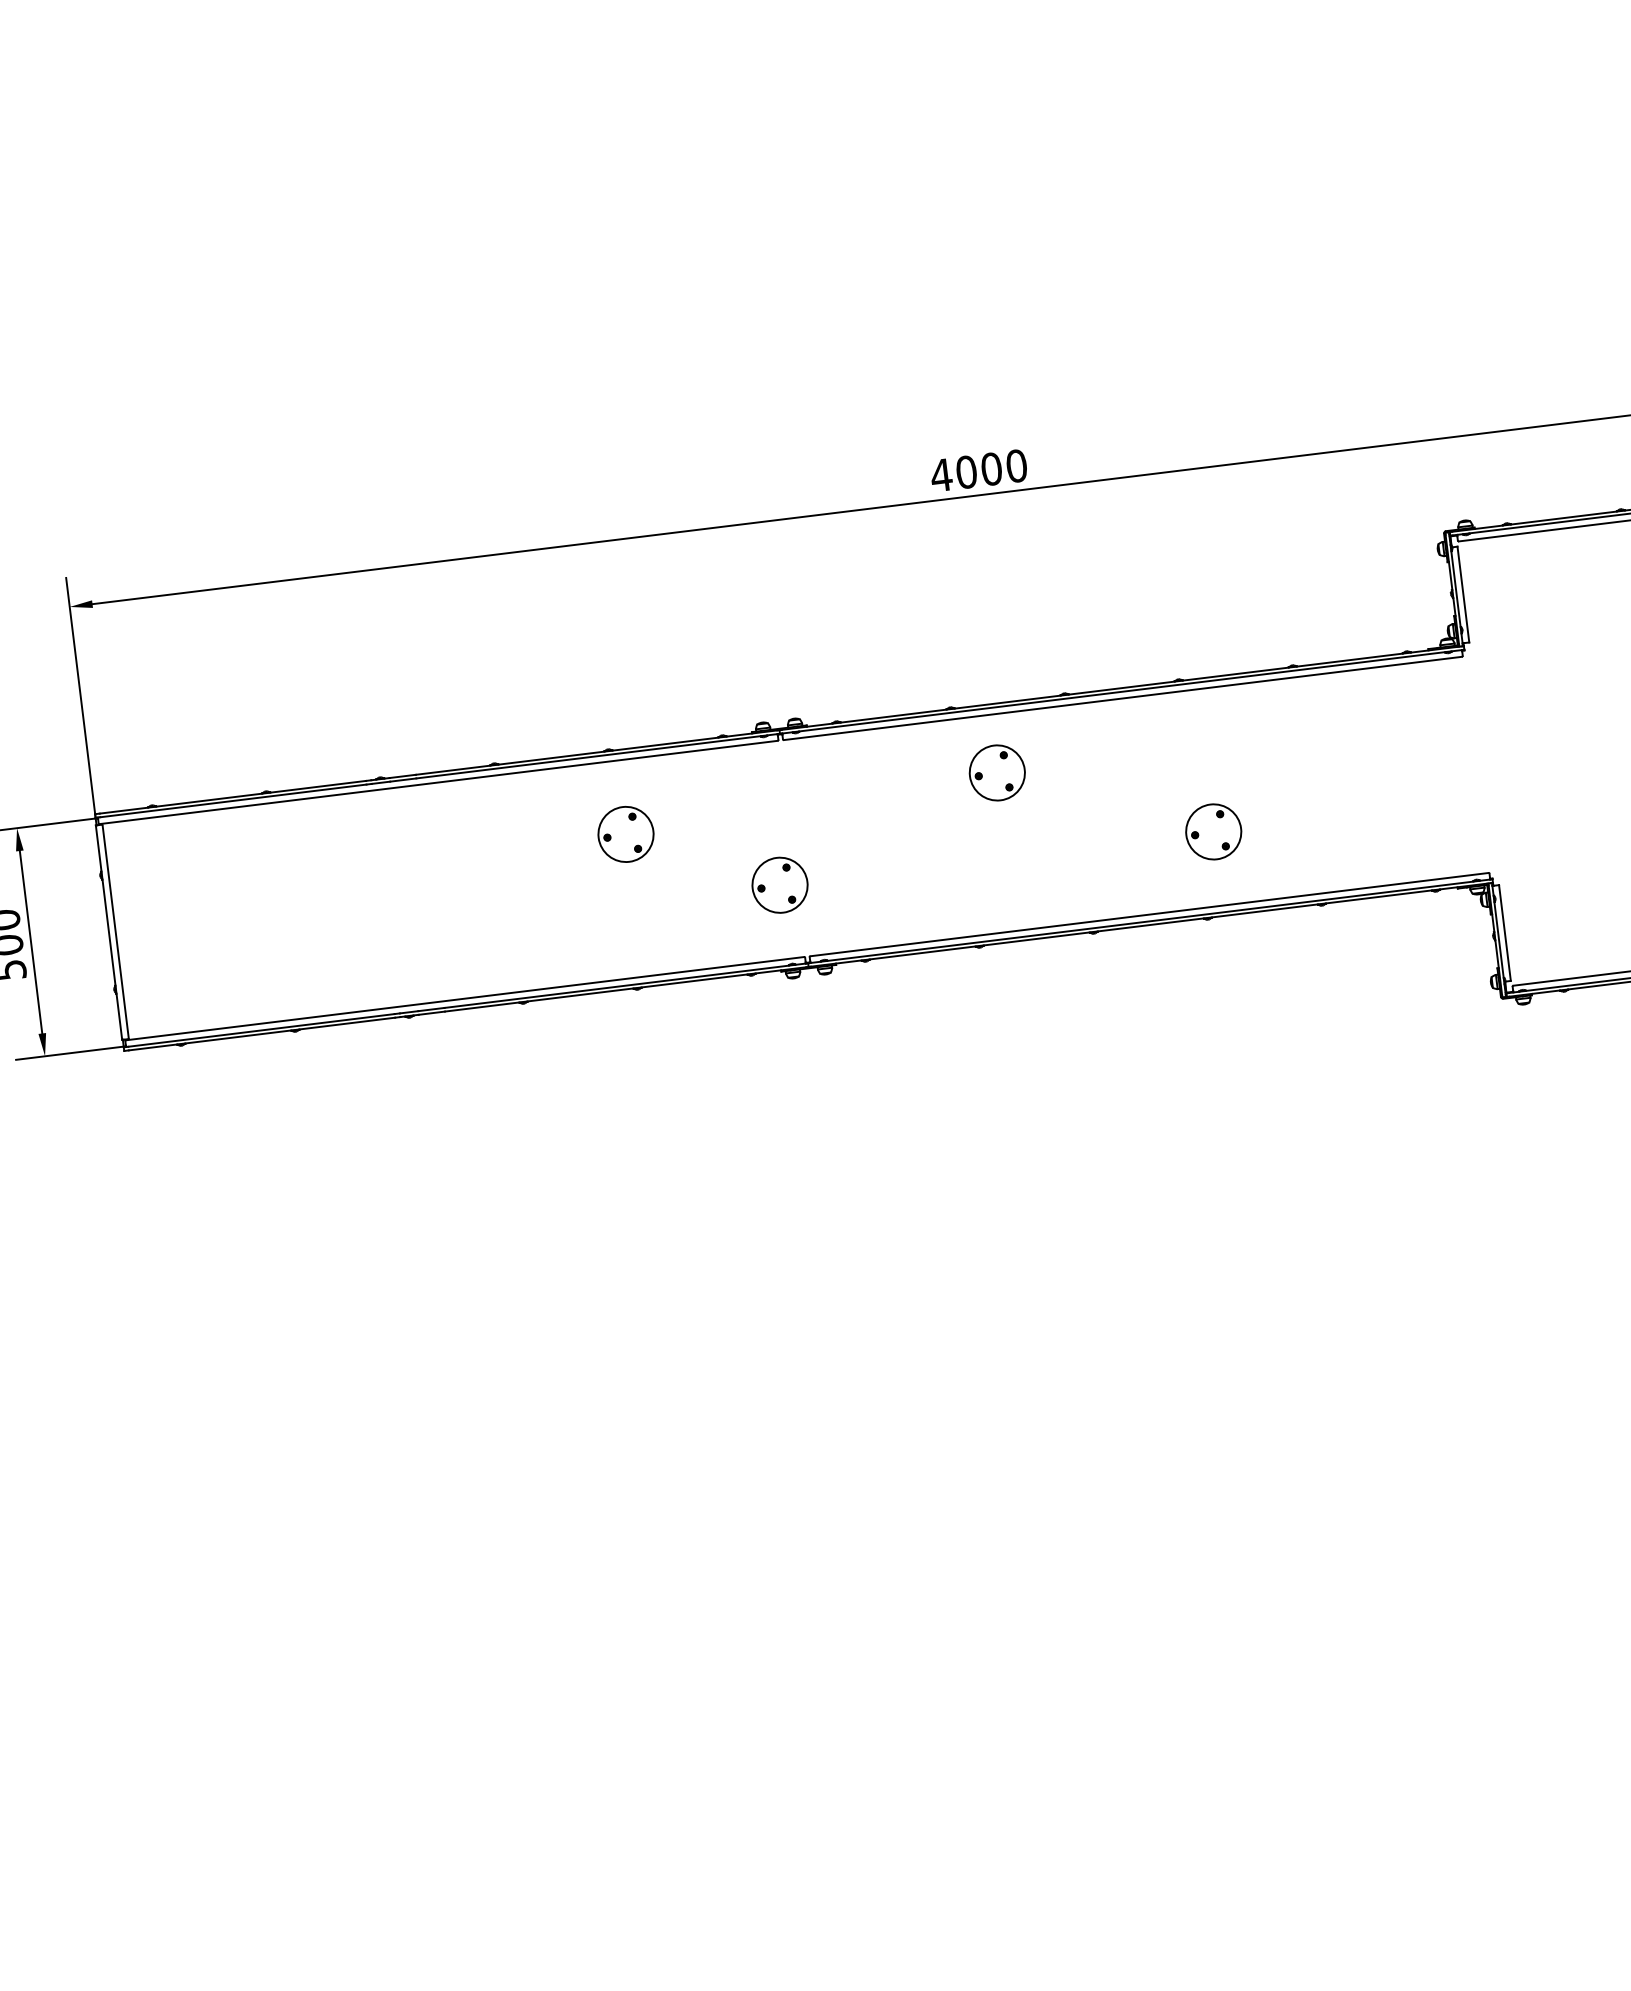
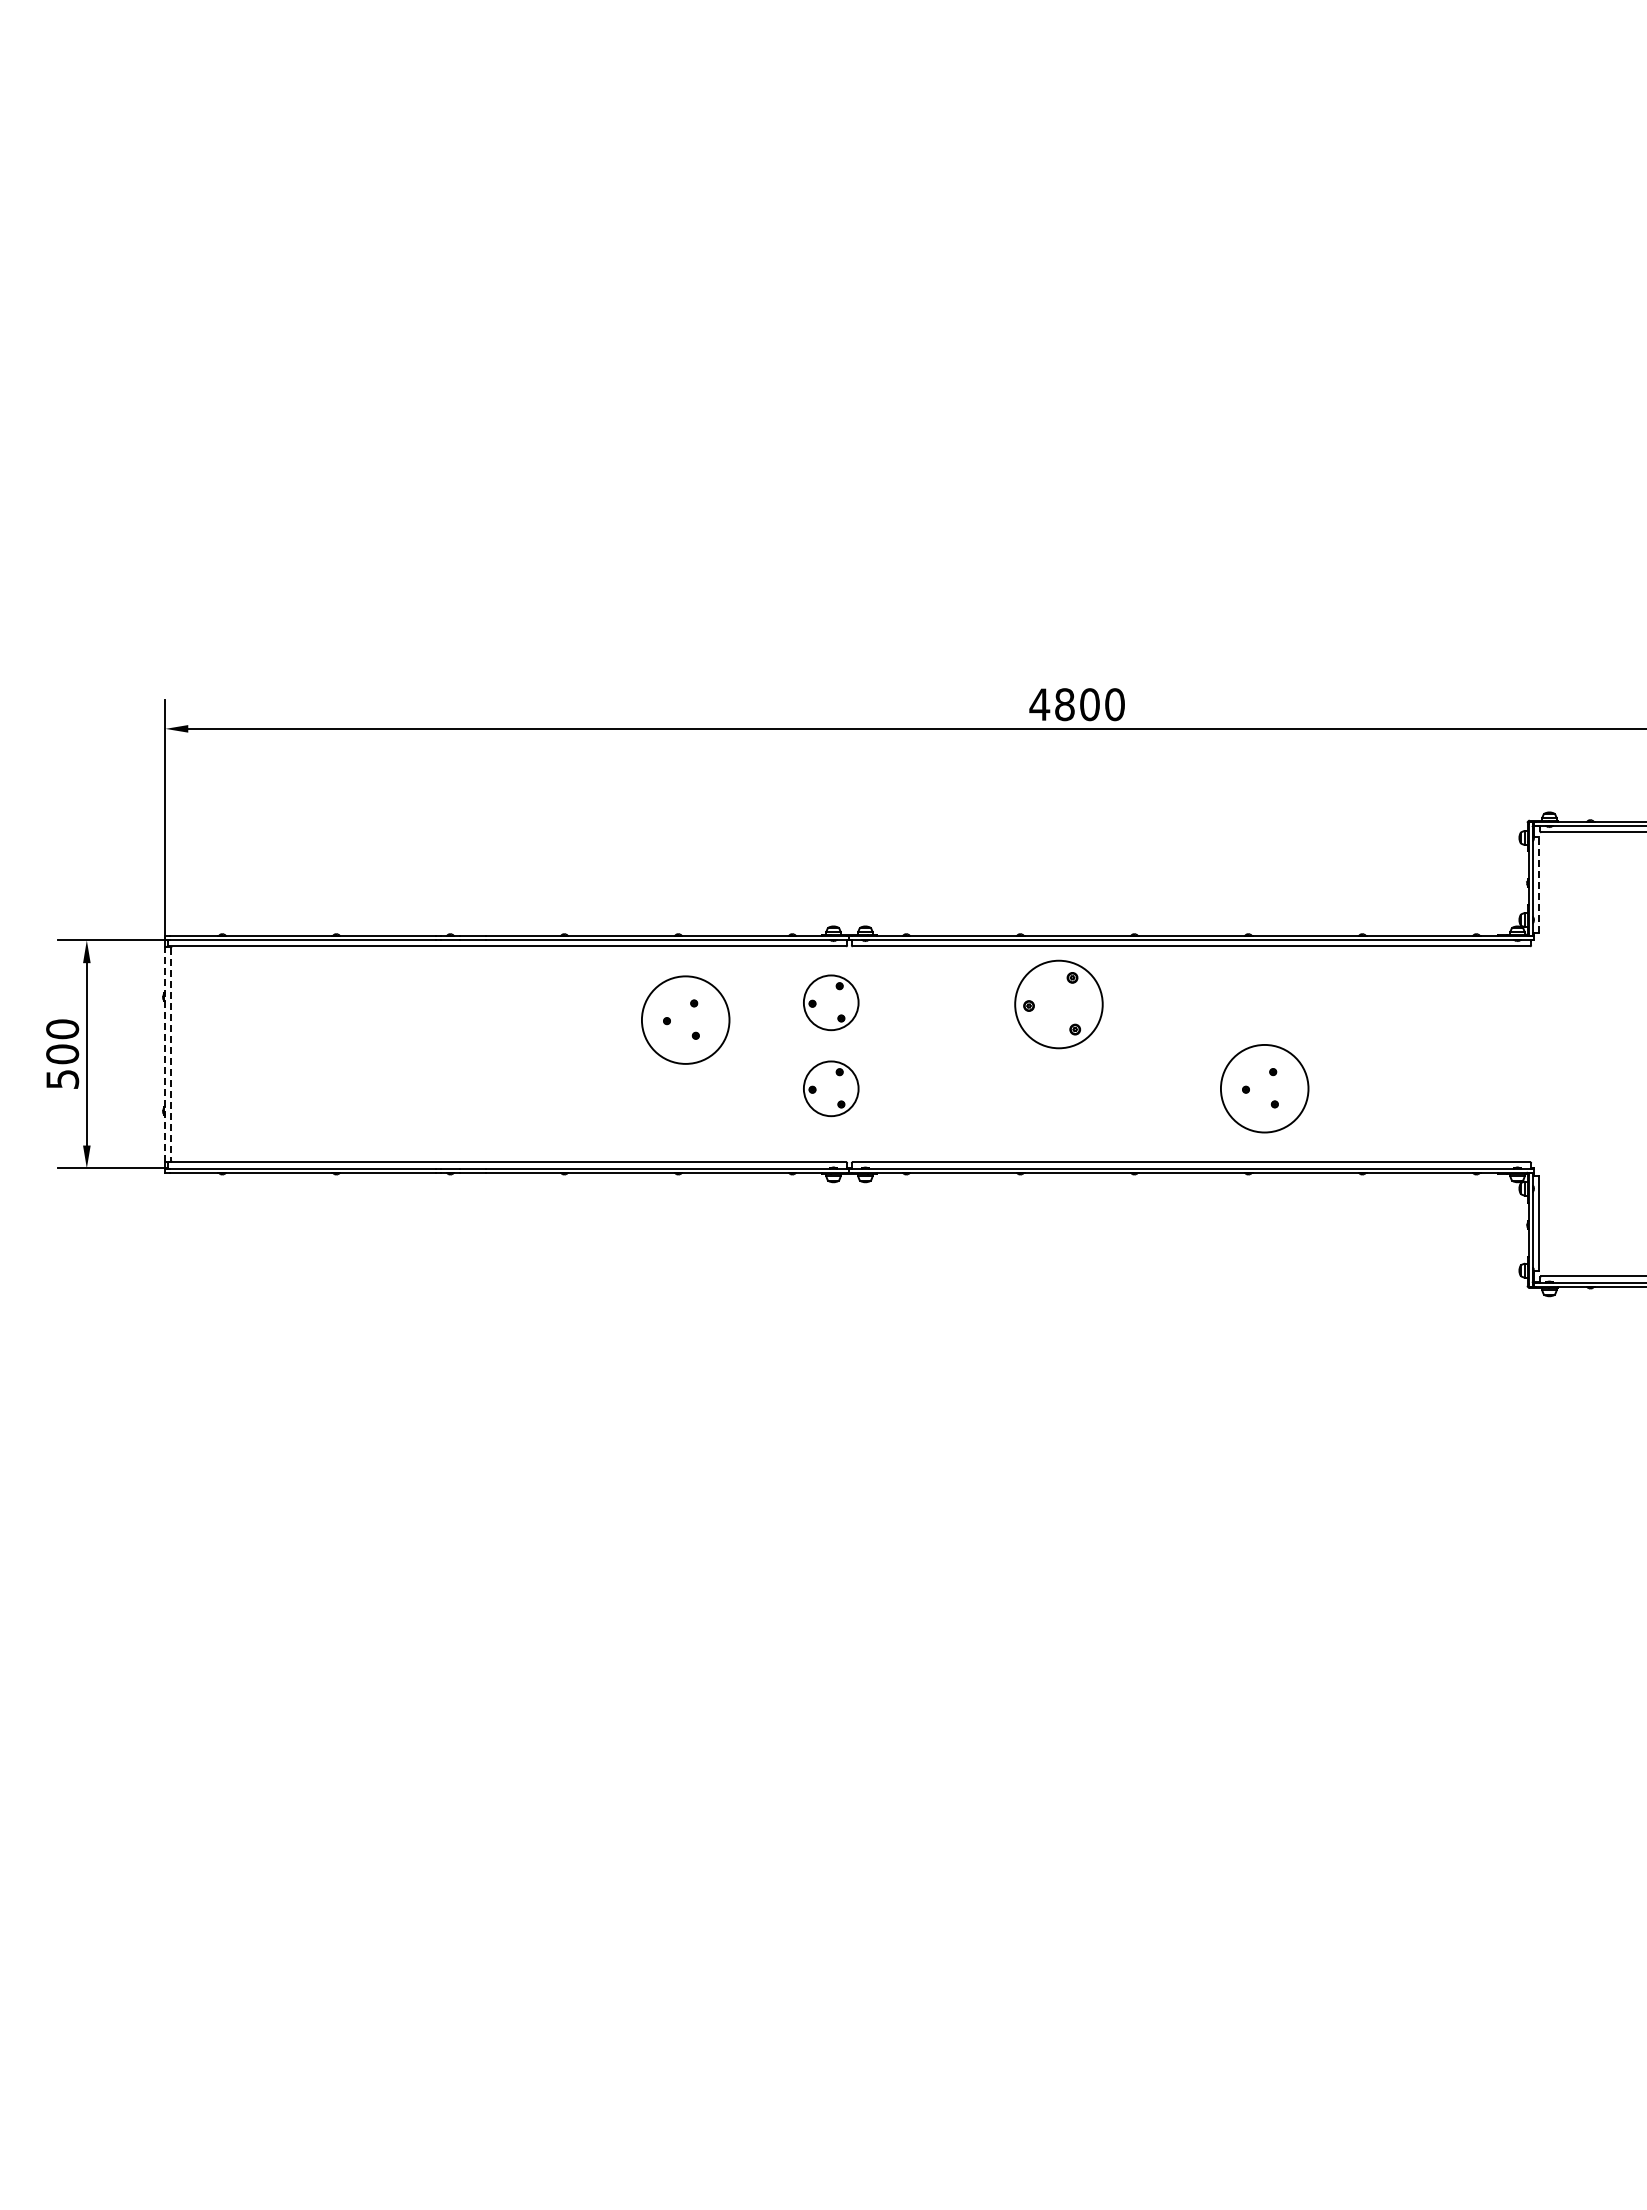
text: (966, 472) -> (1064, 704), 4000 -> 4800
line: (1463, 594) -> (1539, 885), solid -> dashed
part: (997, 772) -> (1058, 1004), size x1.6
part: (769, 798) -> (831, 1002), added
circle: (1213, 831) -> (1264, 1088), size x1.6
circle: (625, 833) -> (685, 1019), size x1.6
line: (108, 931) -> (164, 1053), solid -> dashed
line: (115, 931) -> (171, 1054), solid -> dashed

